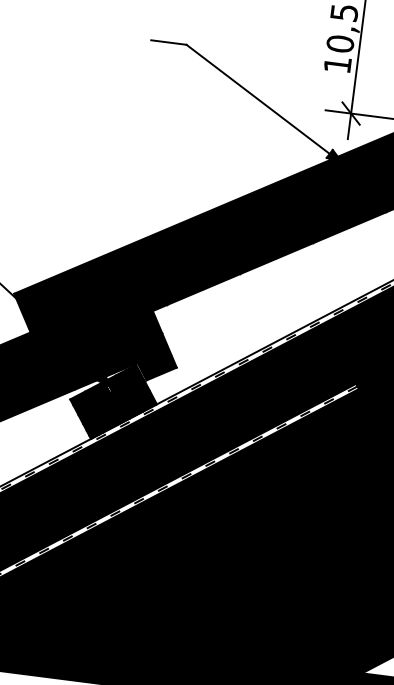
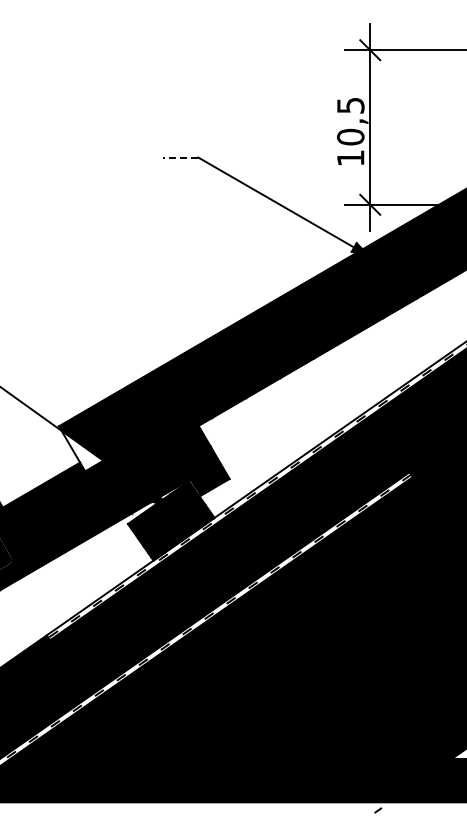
line: (168, 42) -> (180, 157), solid -> dashed
fill: (34, 320) -> (82, 450), removed

